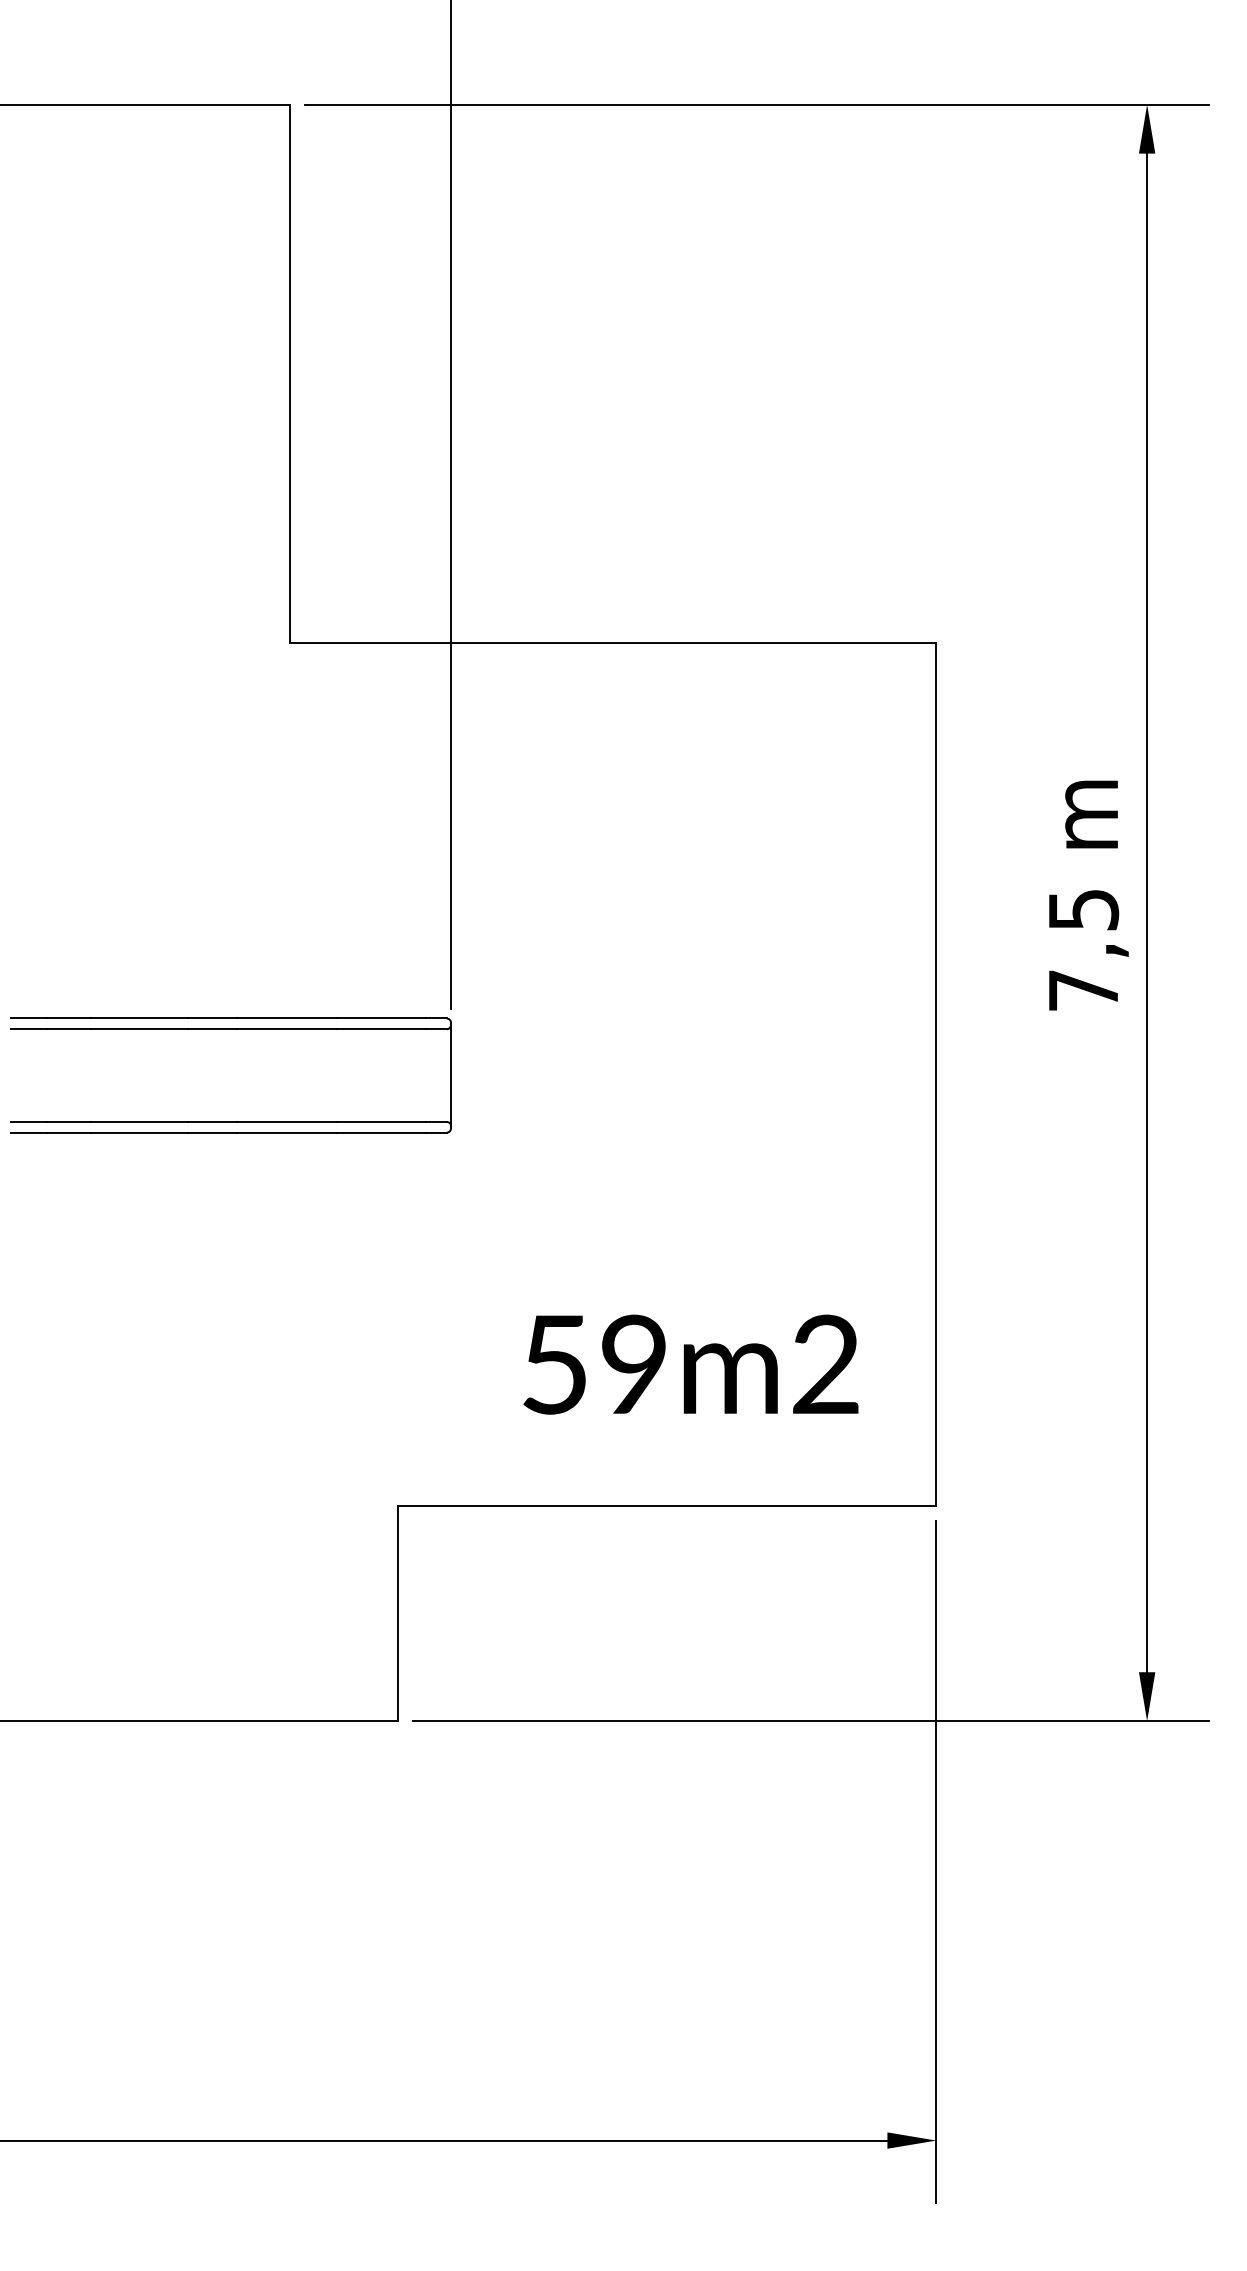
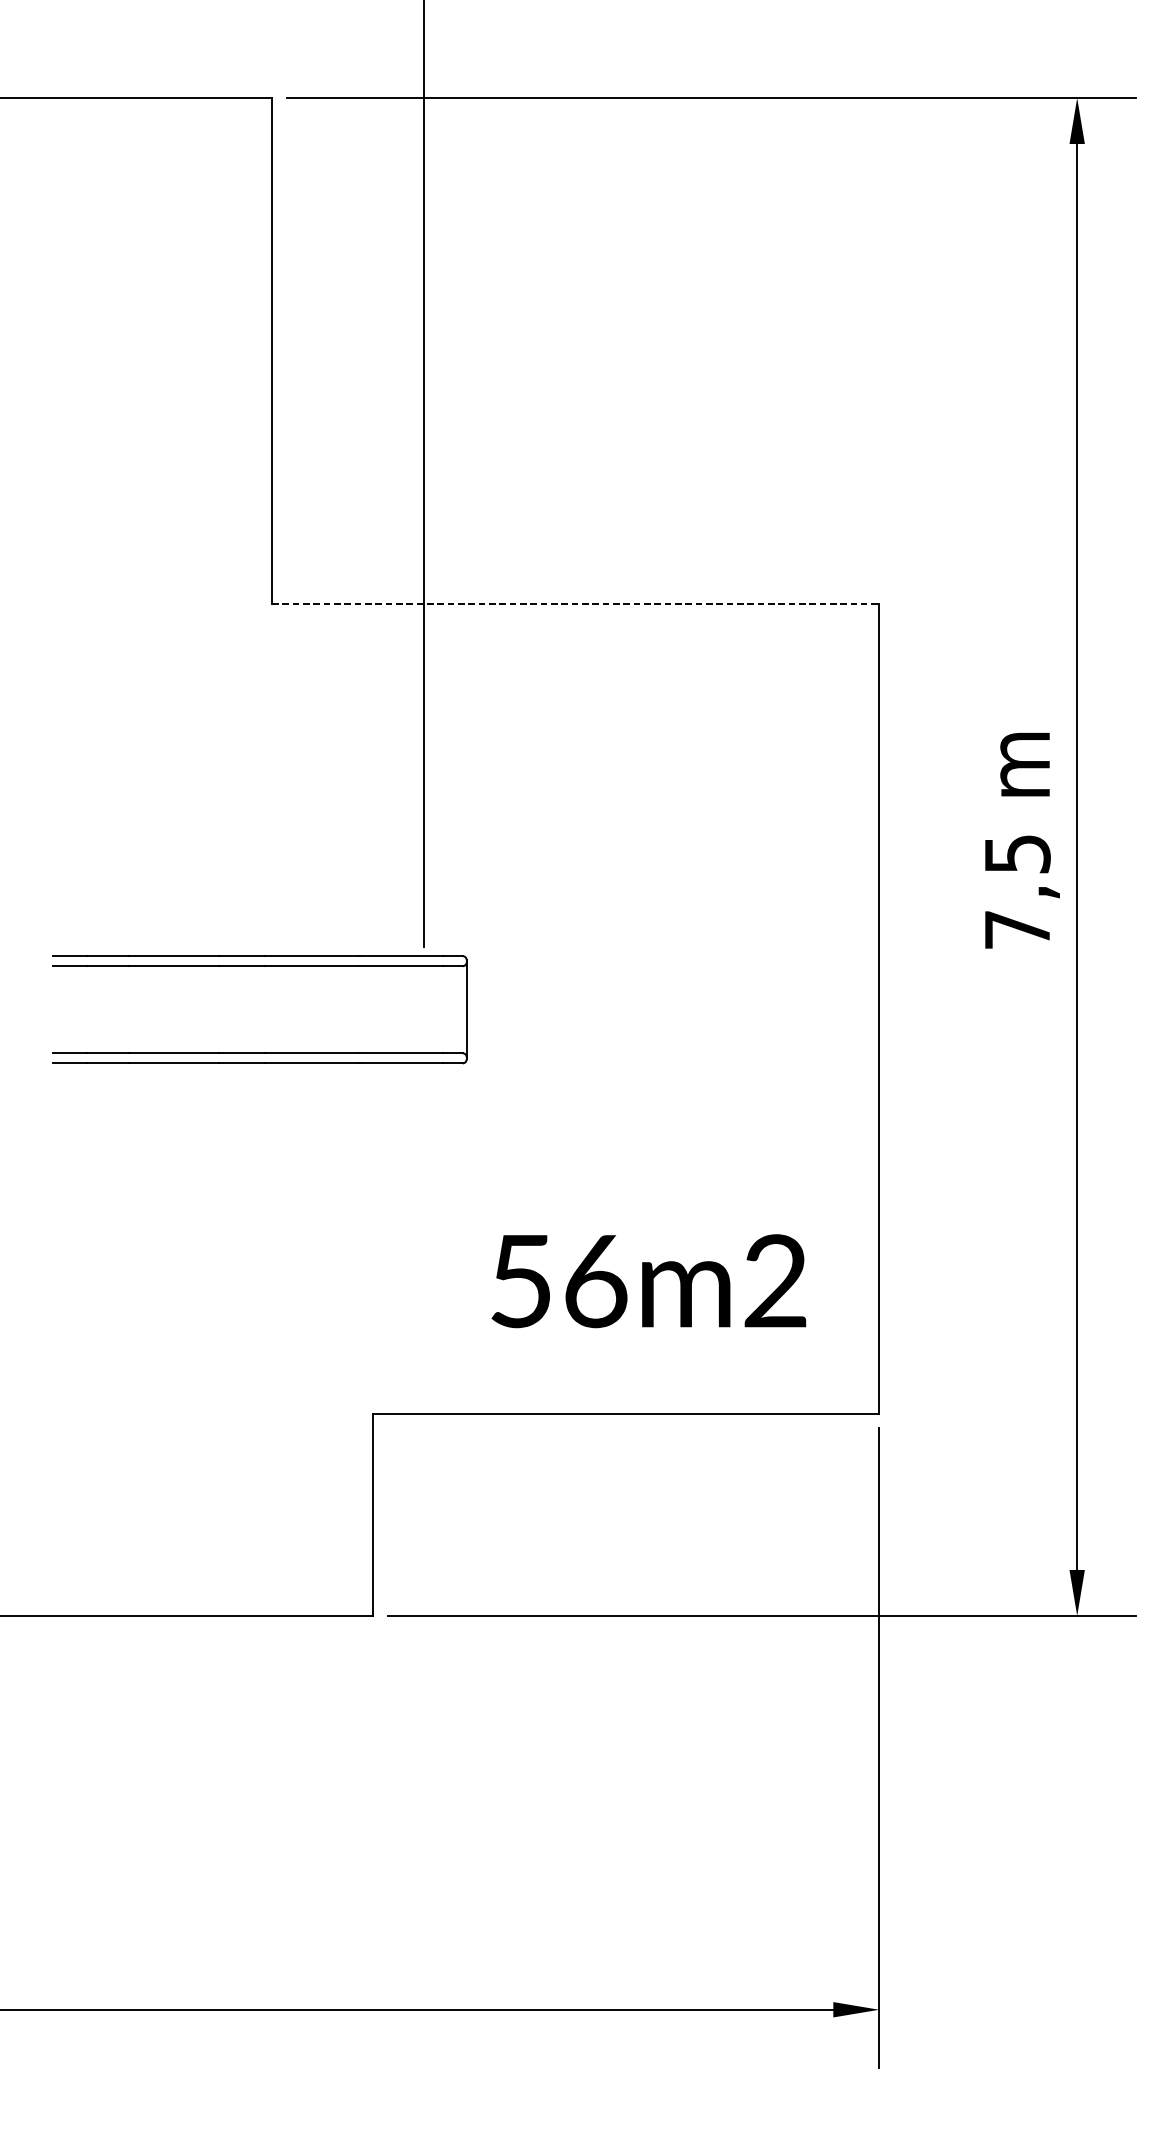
line: (613, 643) -> (576, 604), solid -> dashed
part: (230, 1029) -> (259, 966), moved
text: (635, 1364) -> (596, 1281), 59m2 -> 56m2

